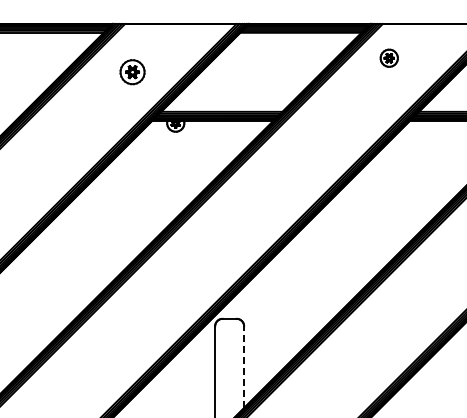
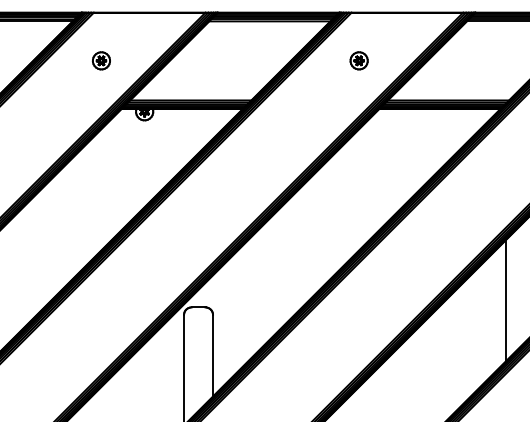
part: (388, 57) -> (358, 60), moved
part: (132, 71) -> (101, 60), size x0.71
line: (244, 366) -> (213, 355), dashed -> solid

